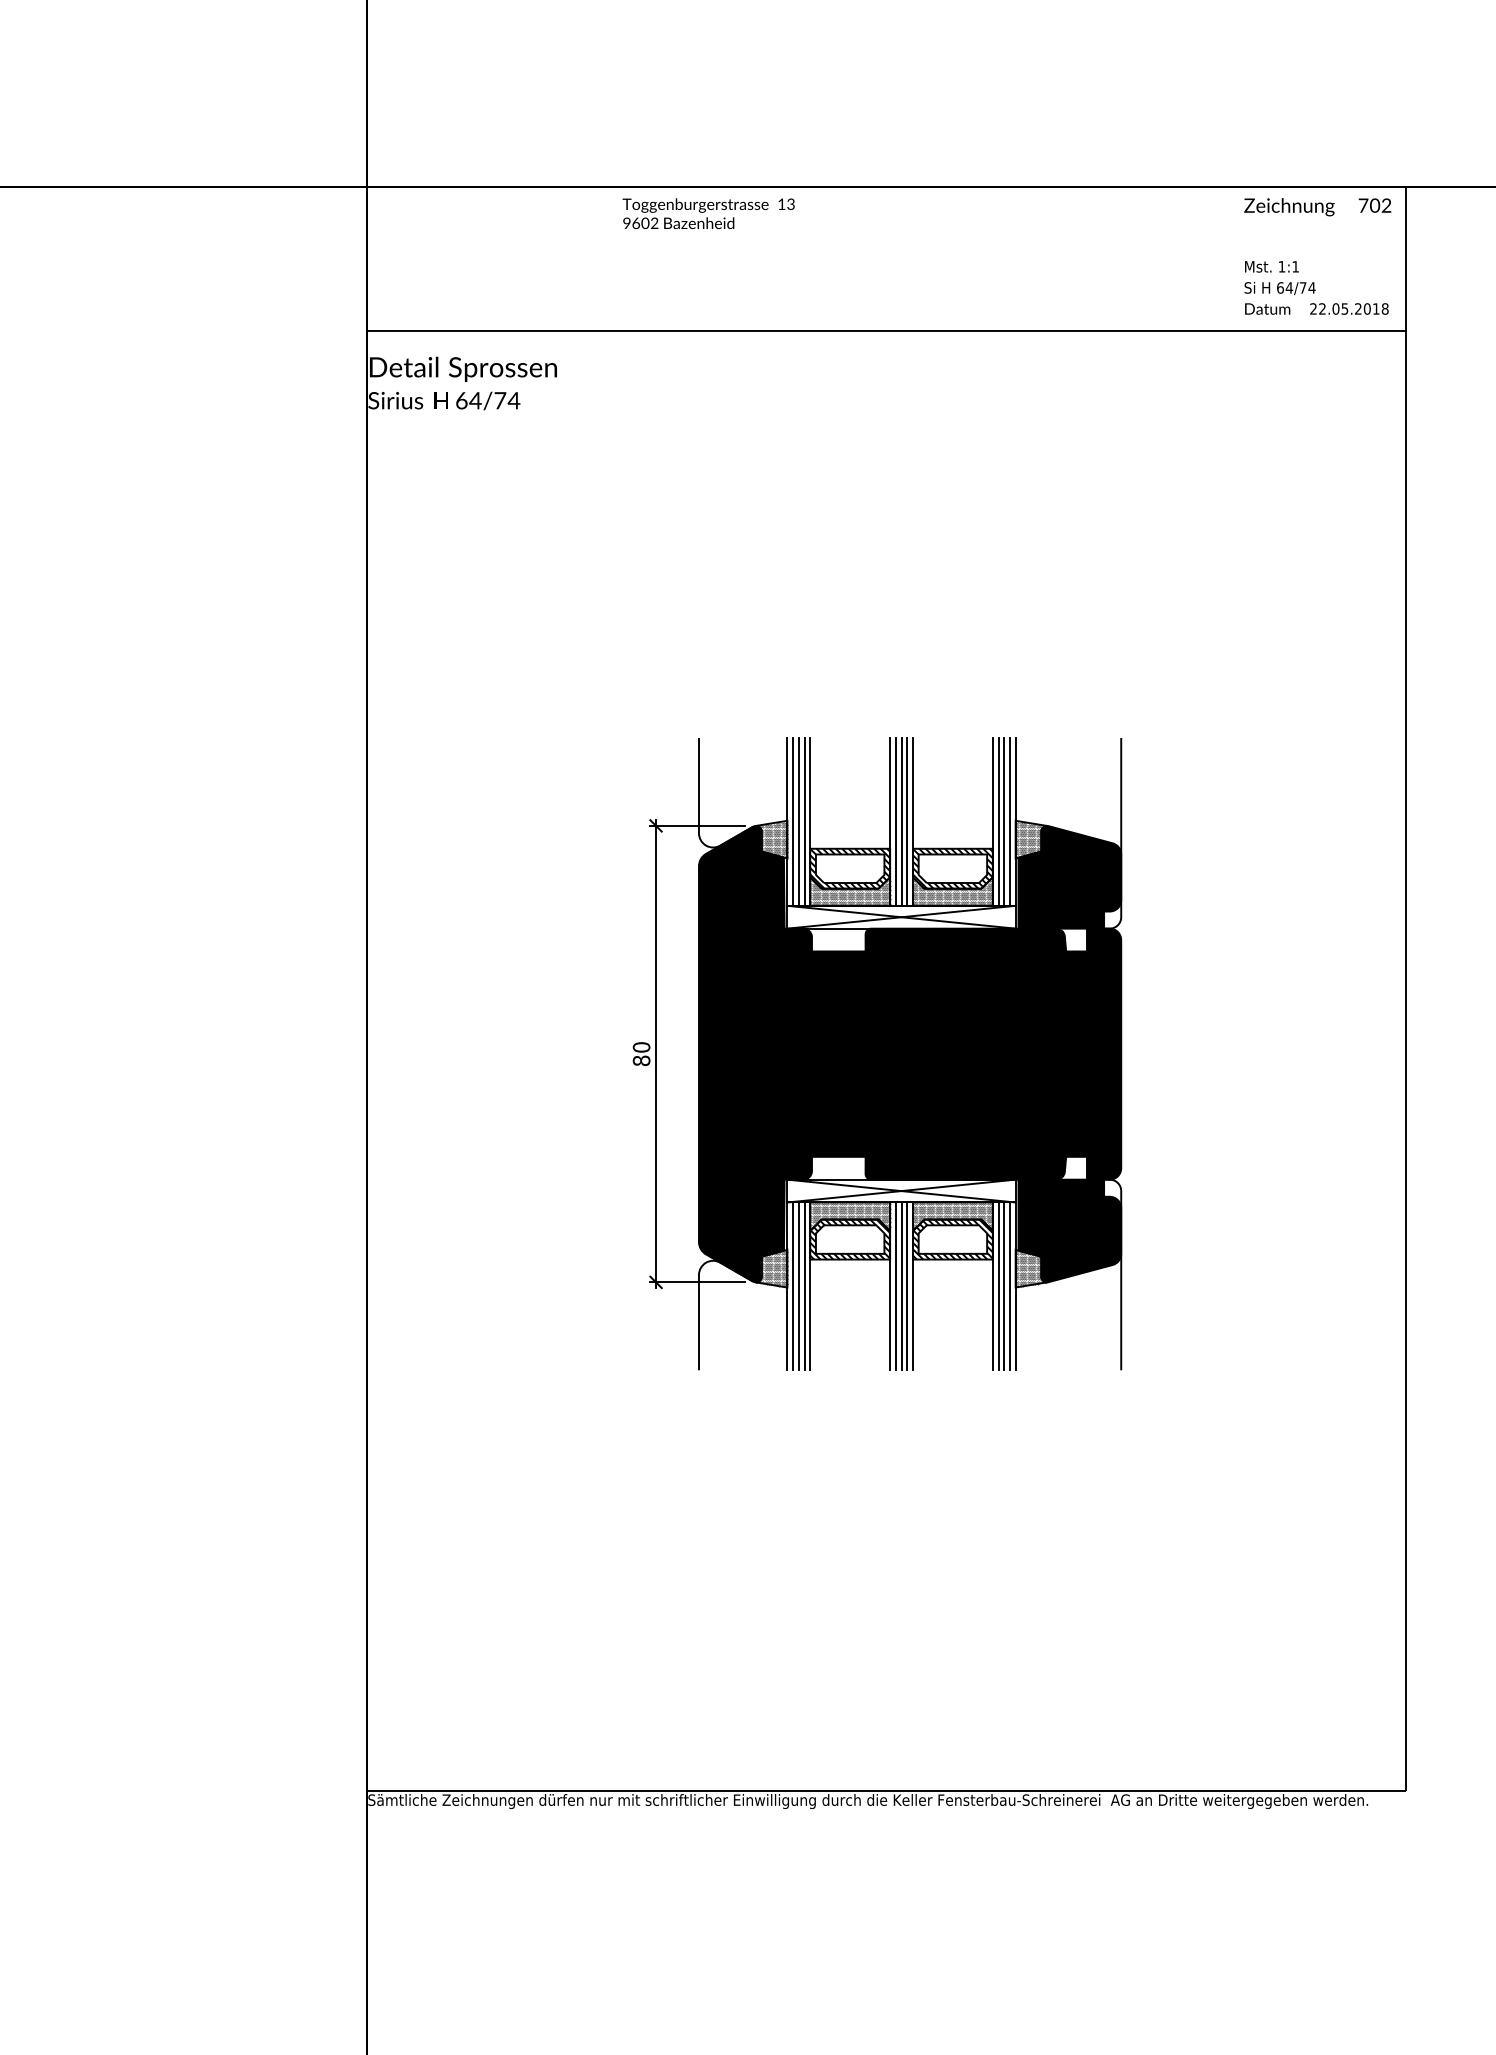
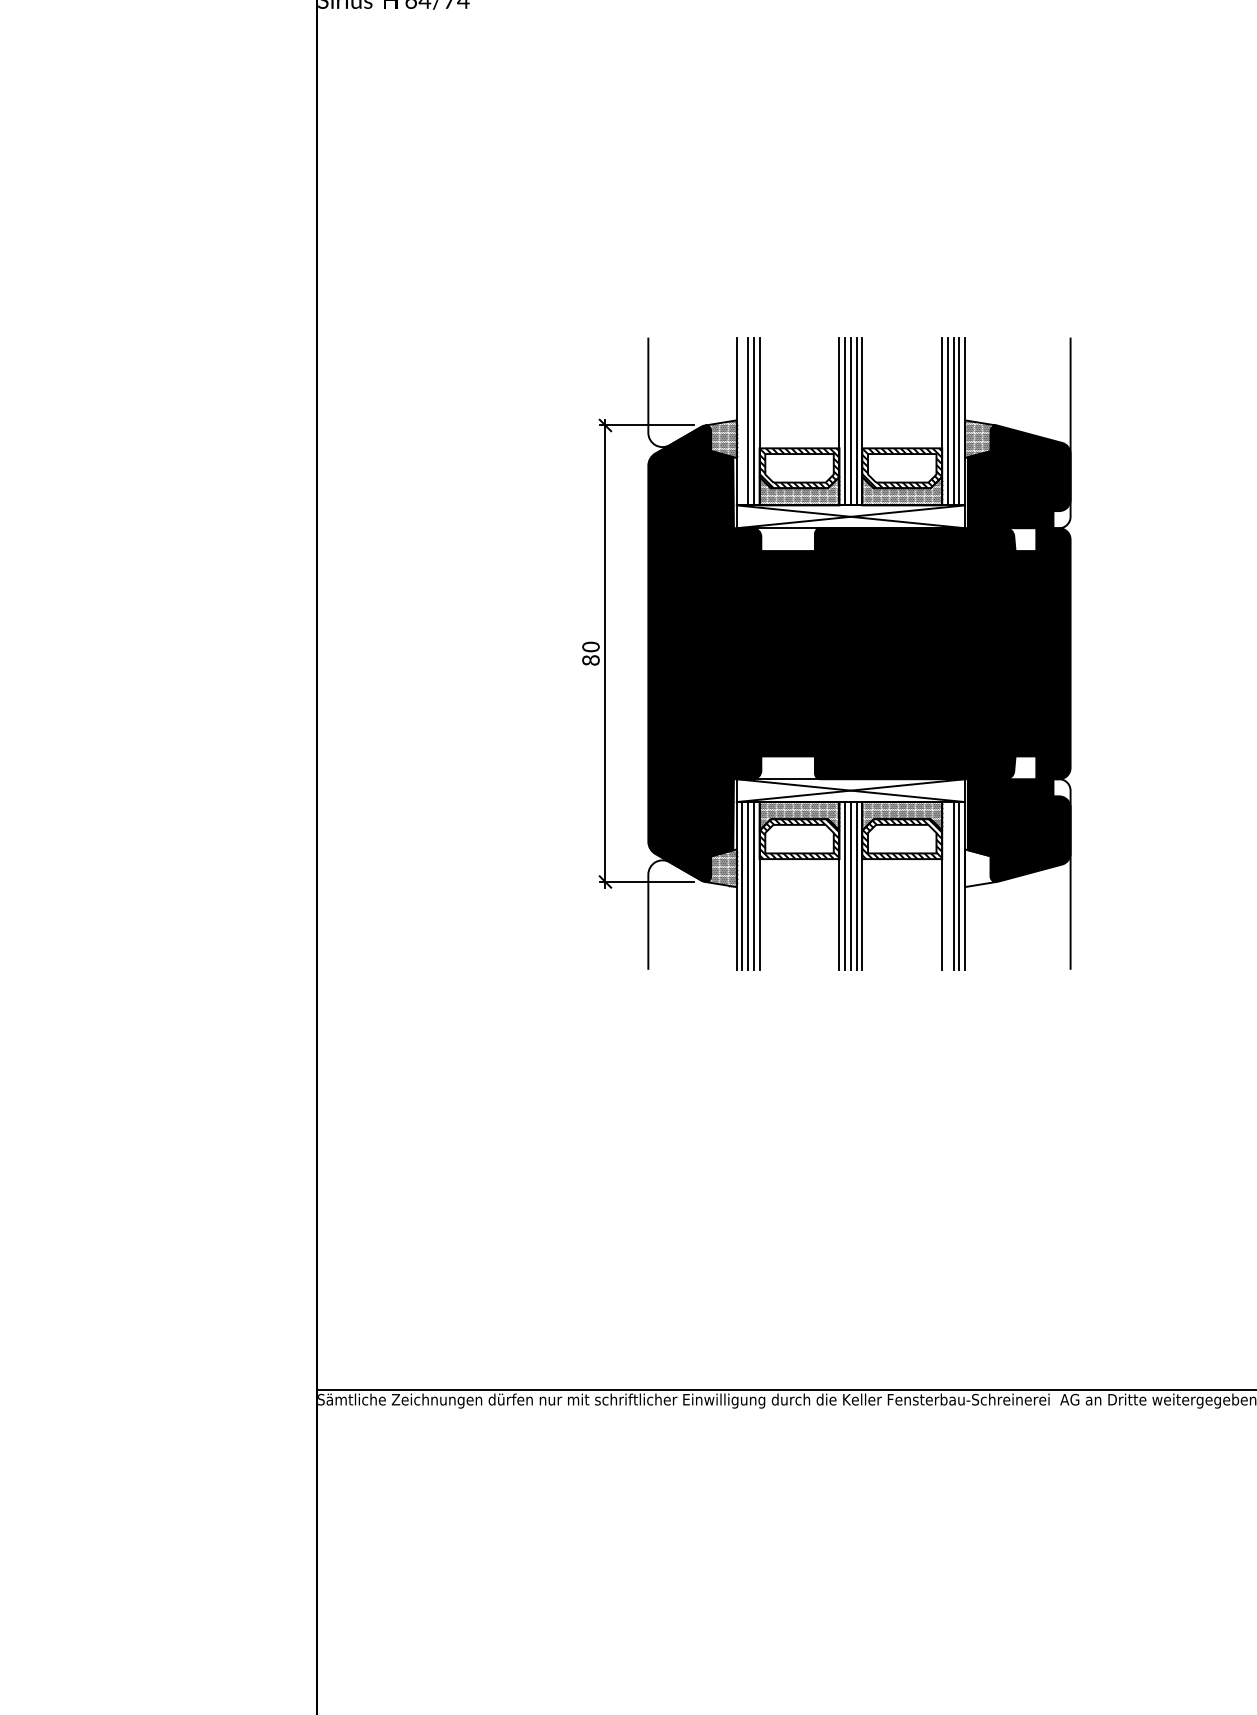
line: (793, 821) -> (742, 421), removed
hatch: (1029, 1269) -> (978, 869), removed
line: (998, 1286) -> (947, 886), removed

